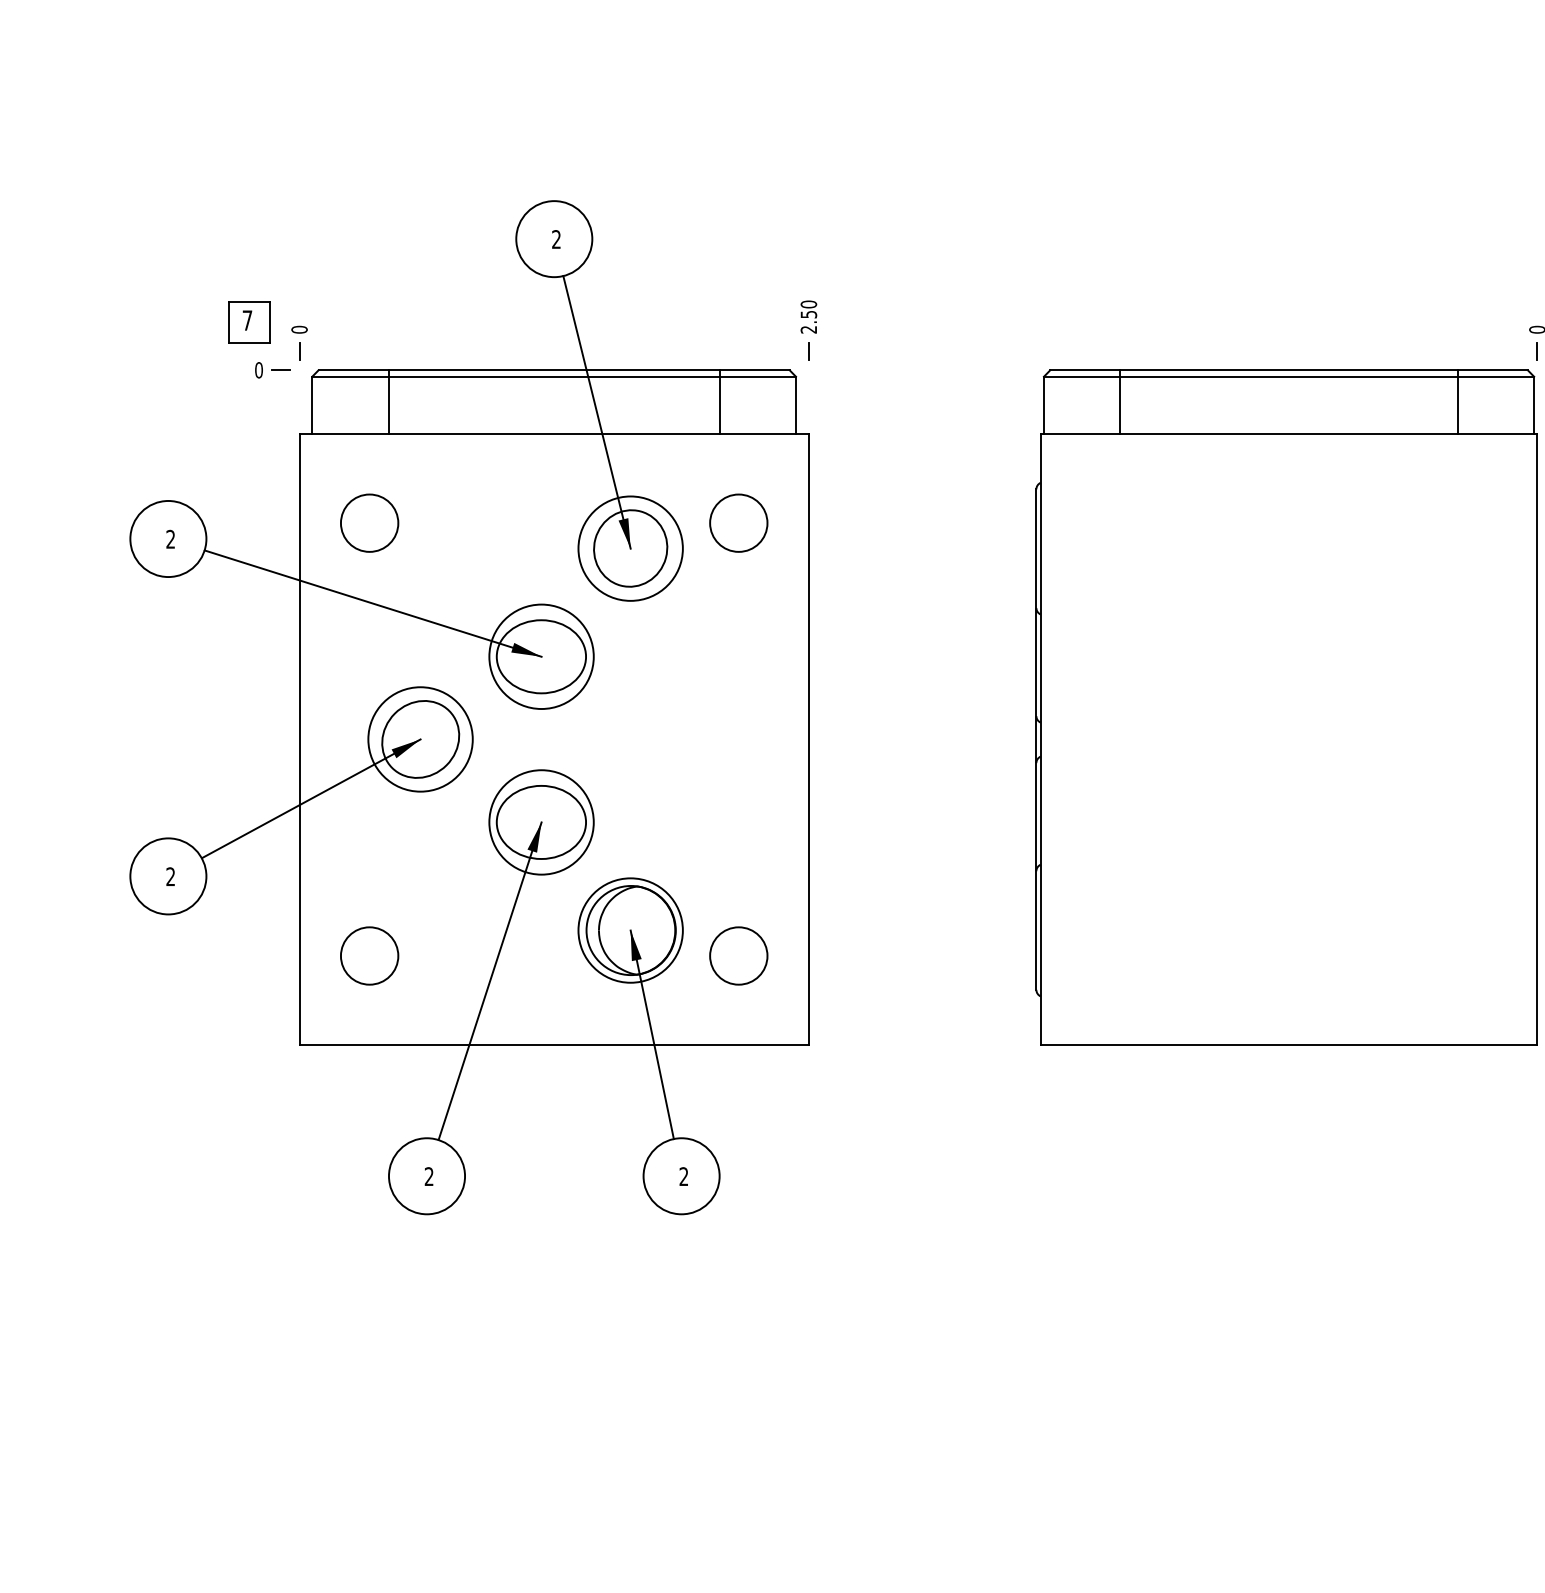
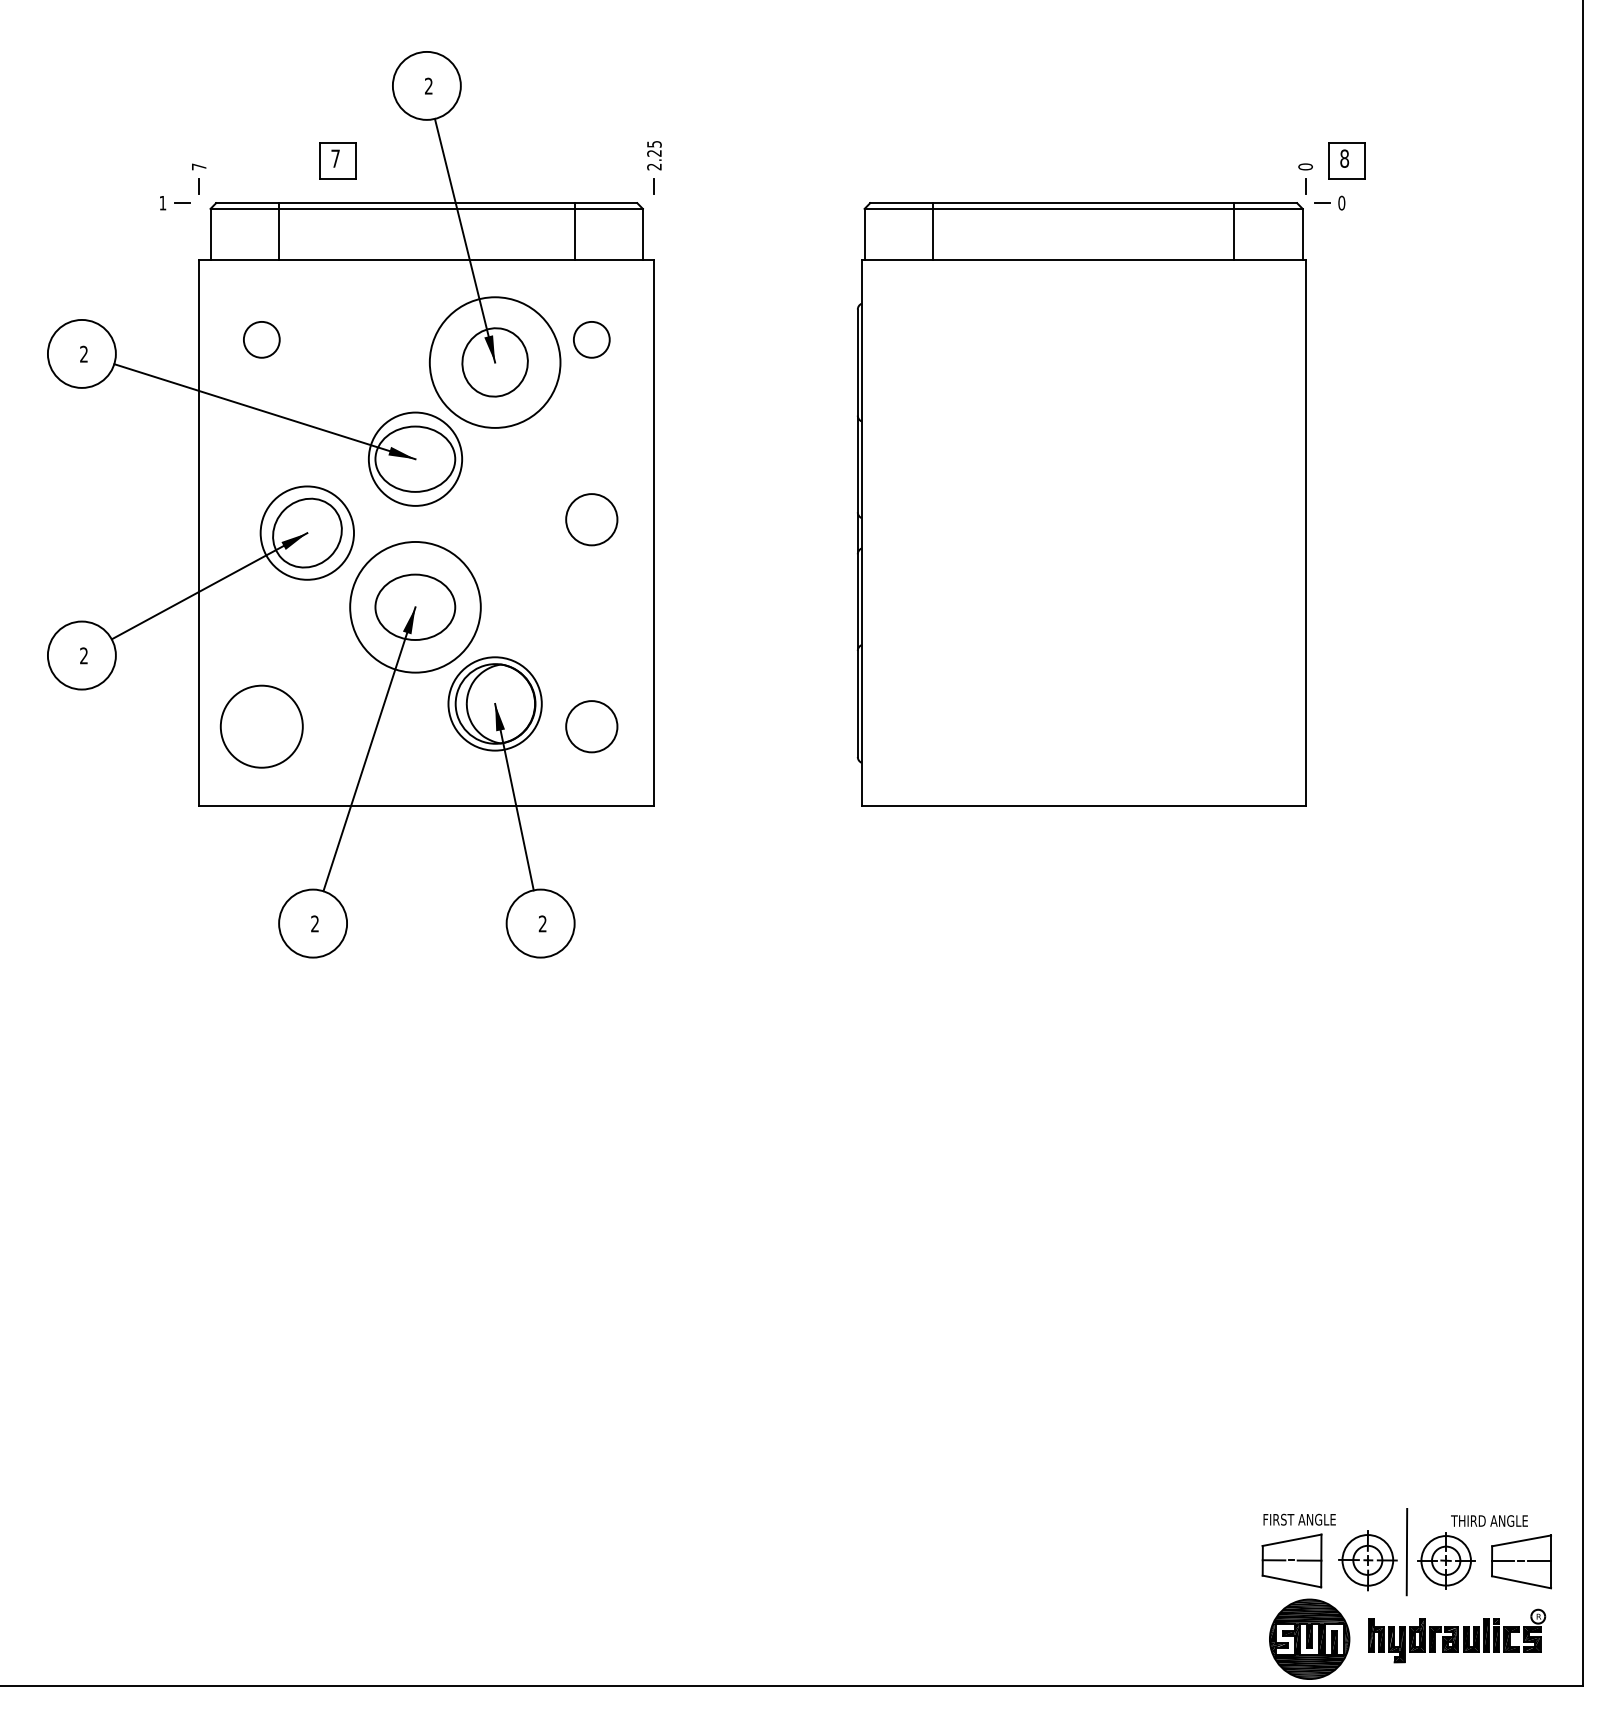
text: (808, 309) -> (654, 148), 2.50 -> 2.25
part: (249, 322) -> (337, 160), moved
text: (298, 329) -> (198, 166), 0 -> 7
text: (258, 369) -> (162, 202), 0 -> 1
circle: (369, 522) -> (261, 339), size x0.7
circle: (738, 522) -> (591, 339), size x0.7
circle: (629, 548) -> (494, 362), size x1.4
circle: (738, 724) -> (591, 519), added
circle: (541, 821) -> (415, 606), size x1.4
circle: (369, 955) -> (261, 726), size x1.6

